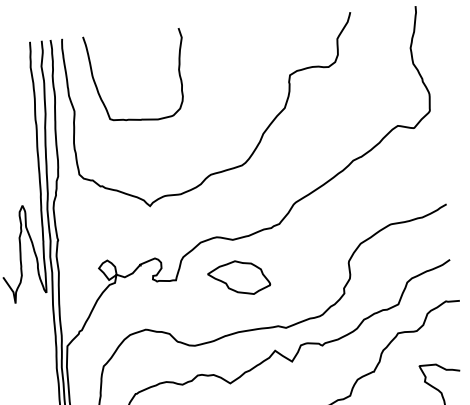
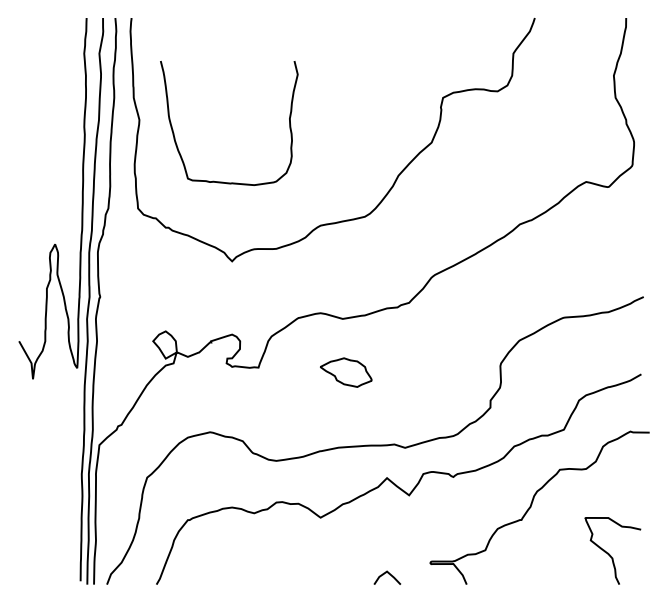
curve: (98, 90) -> (175, 137), moved
part: (238, 278) -> (345, 372), size x0.6

